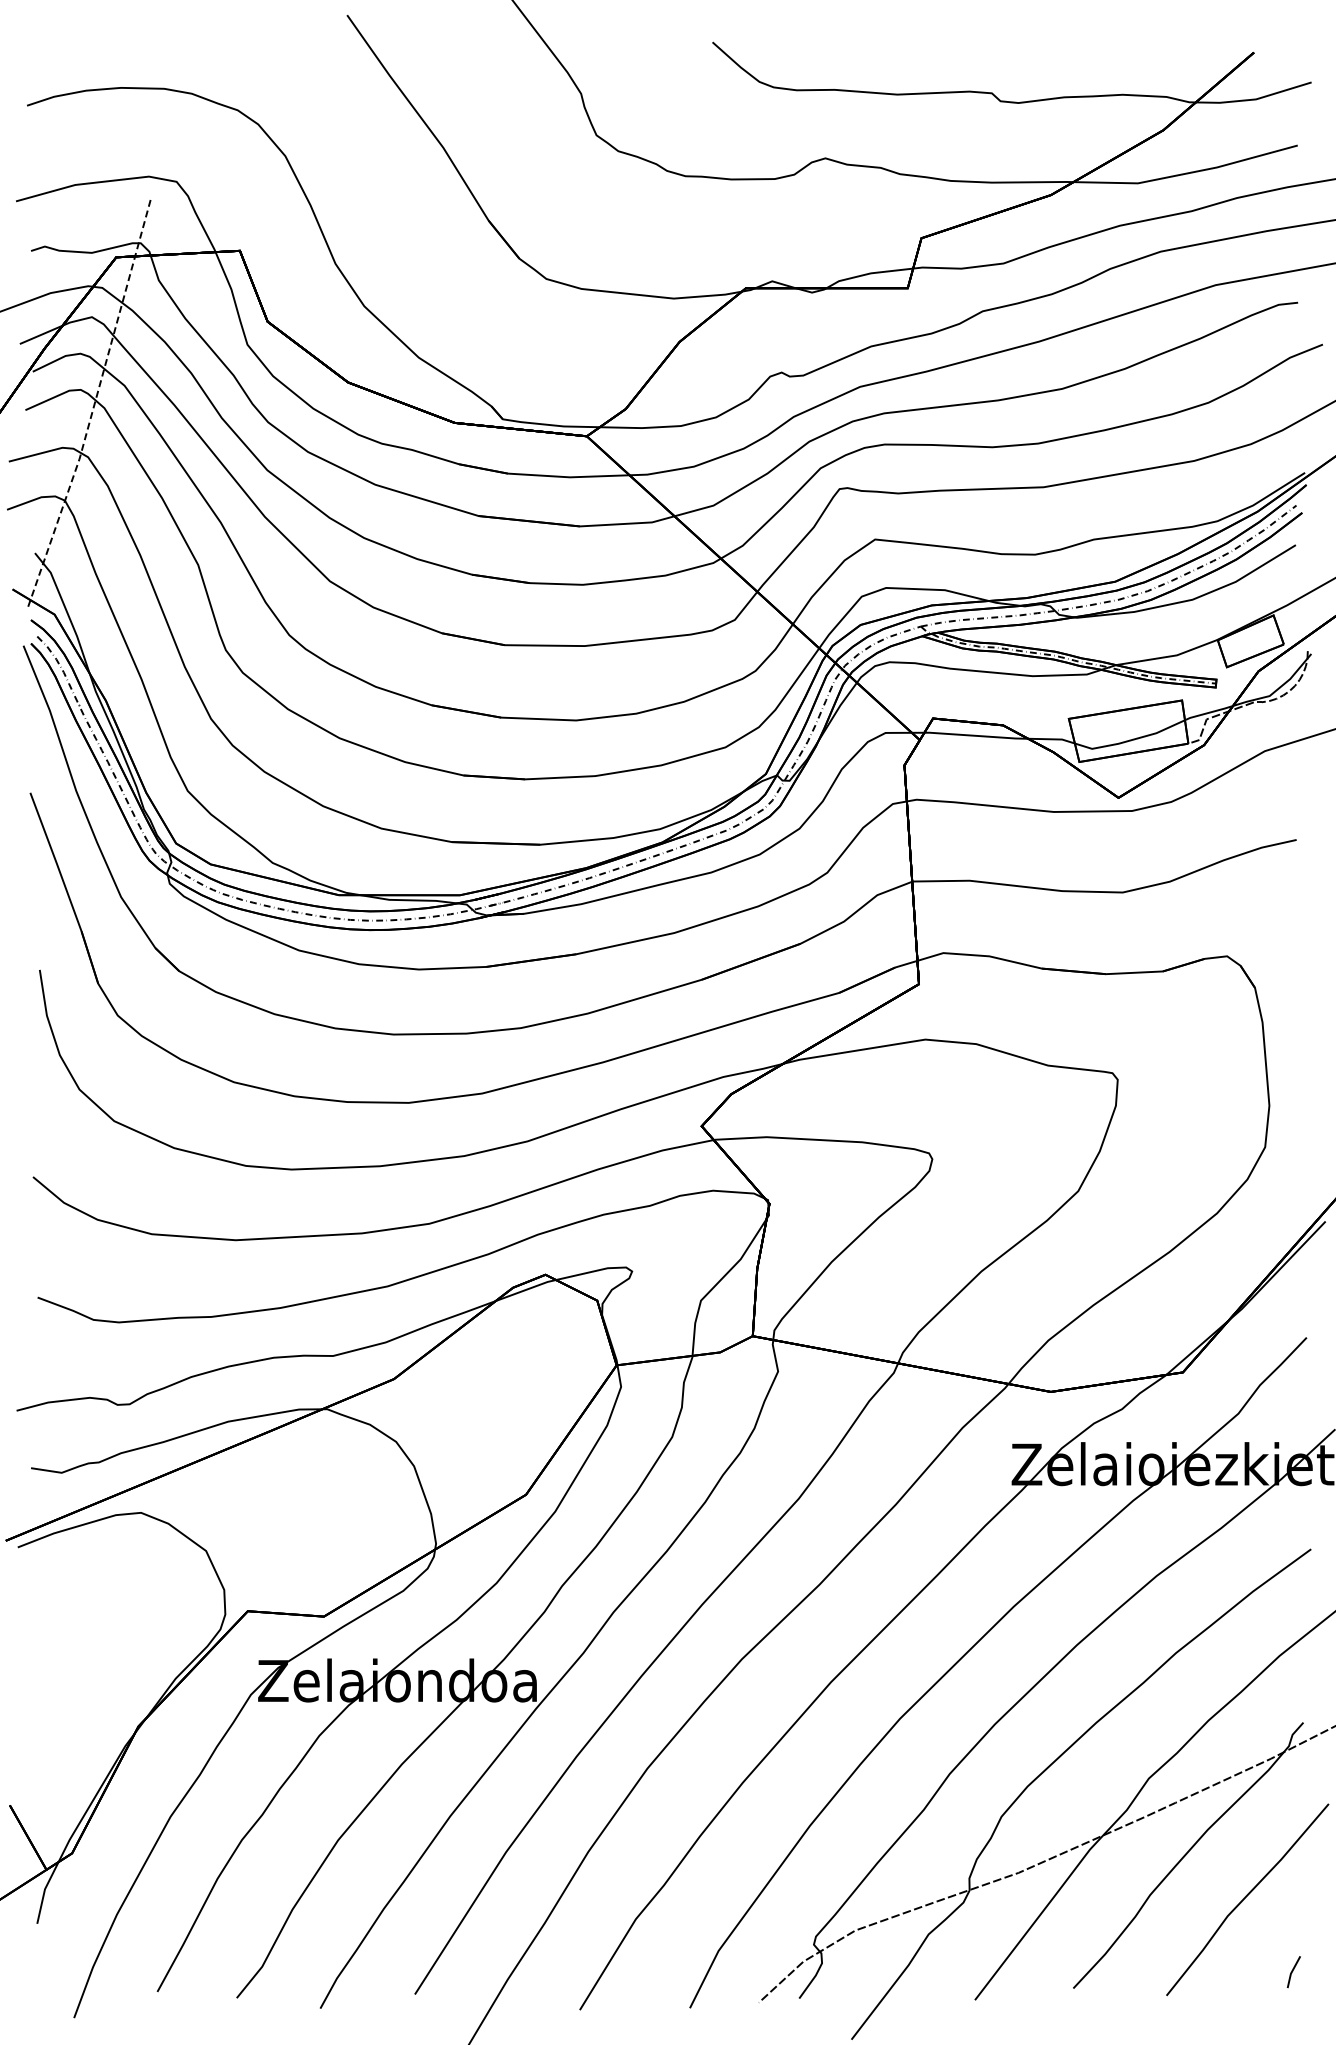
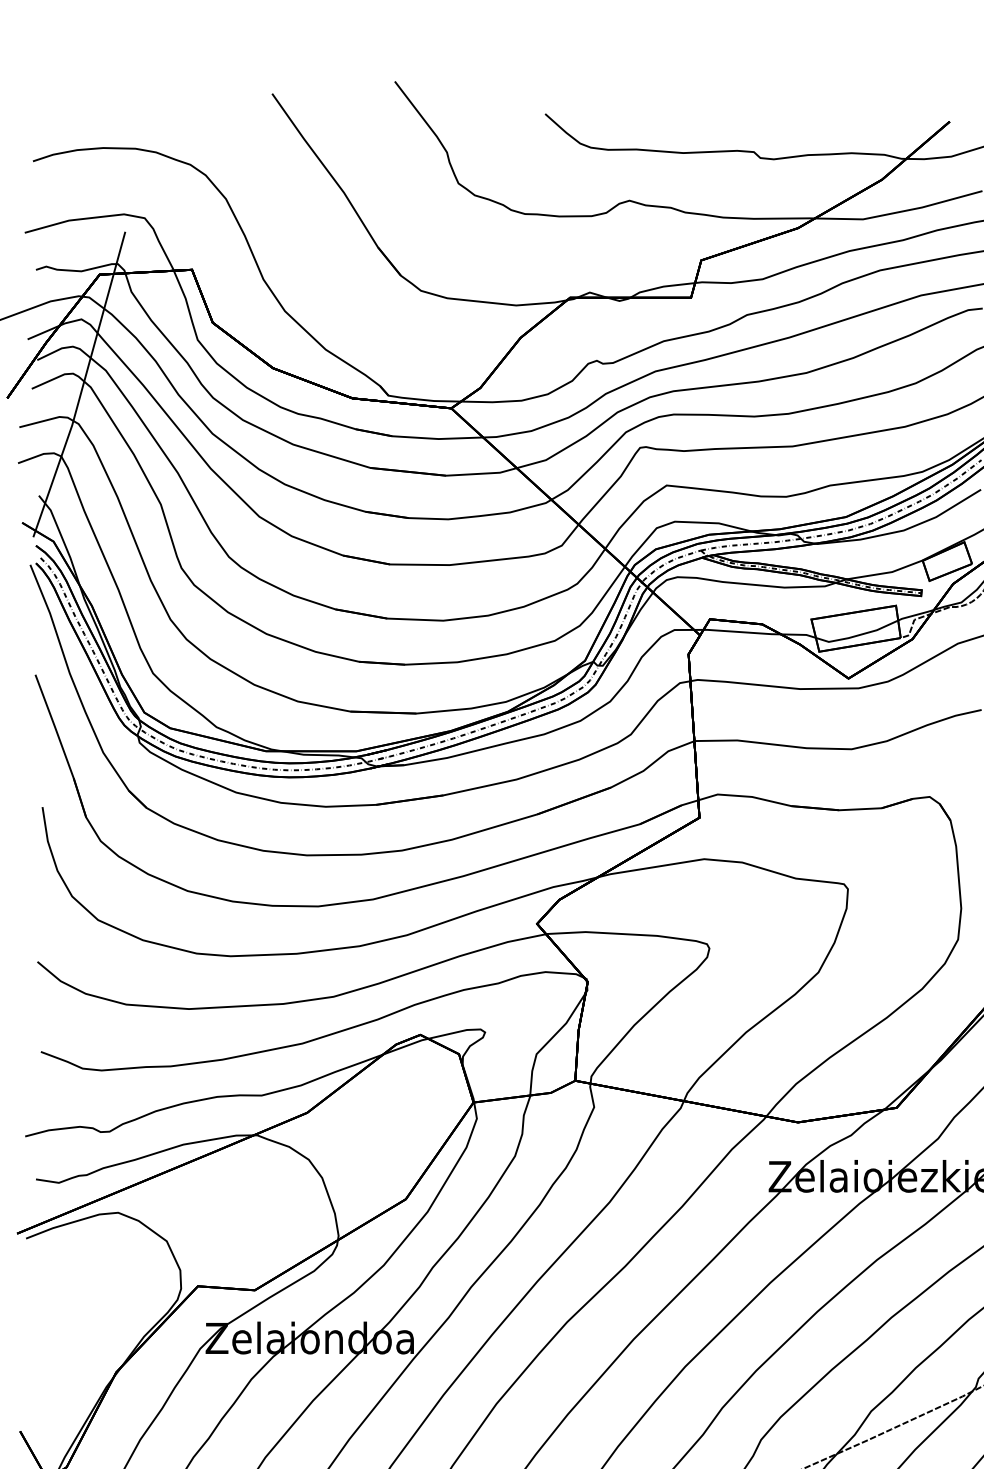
line: (93, 407) -> (82, 386), dashed -> solid

